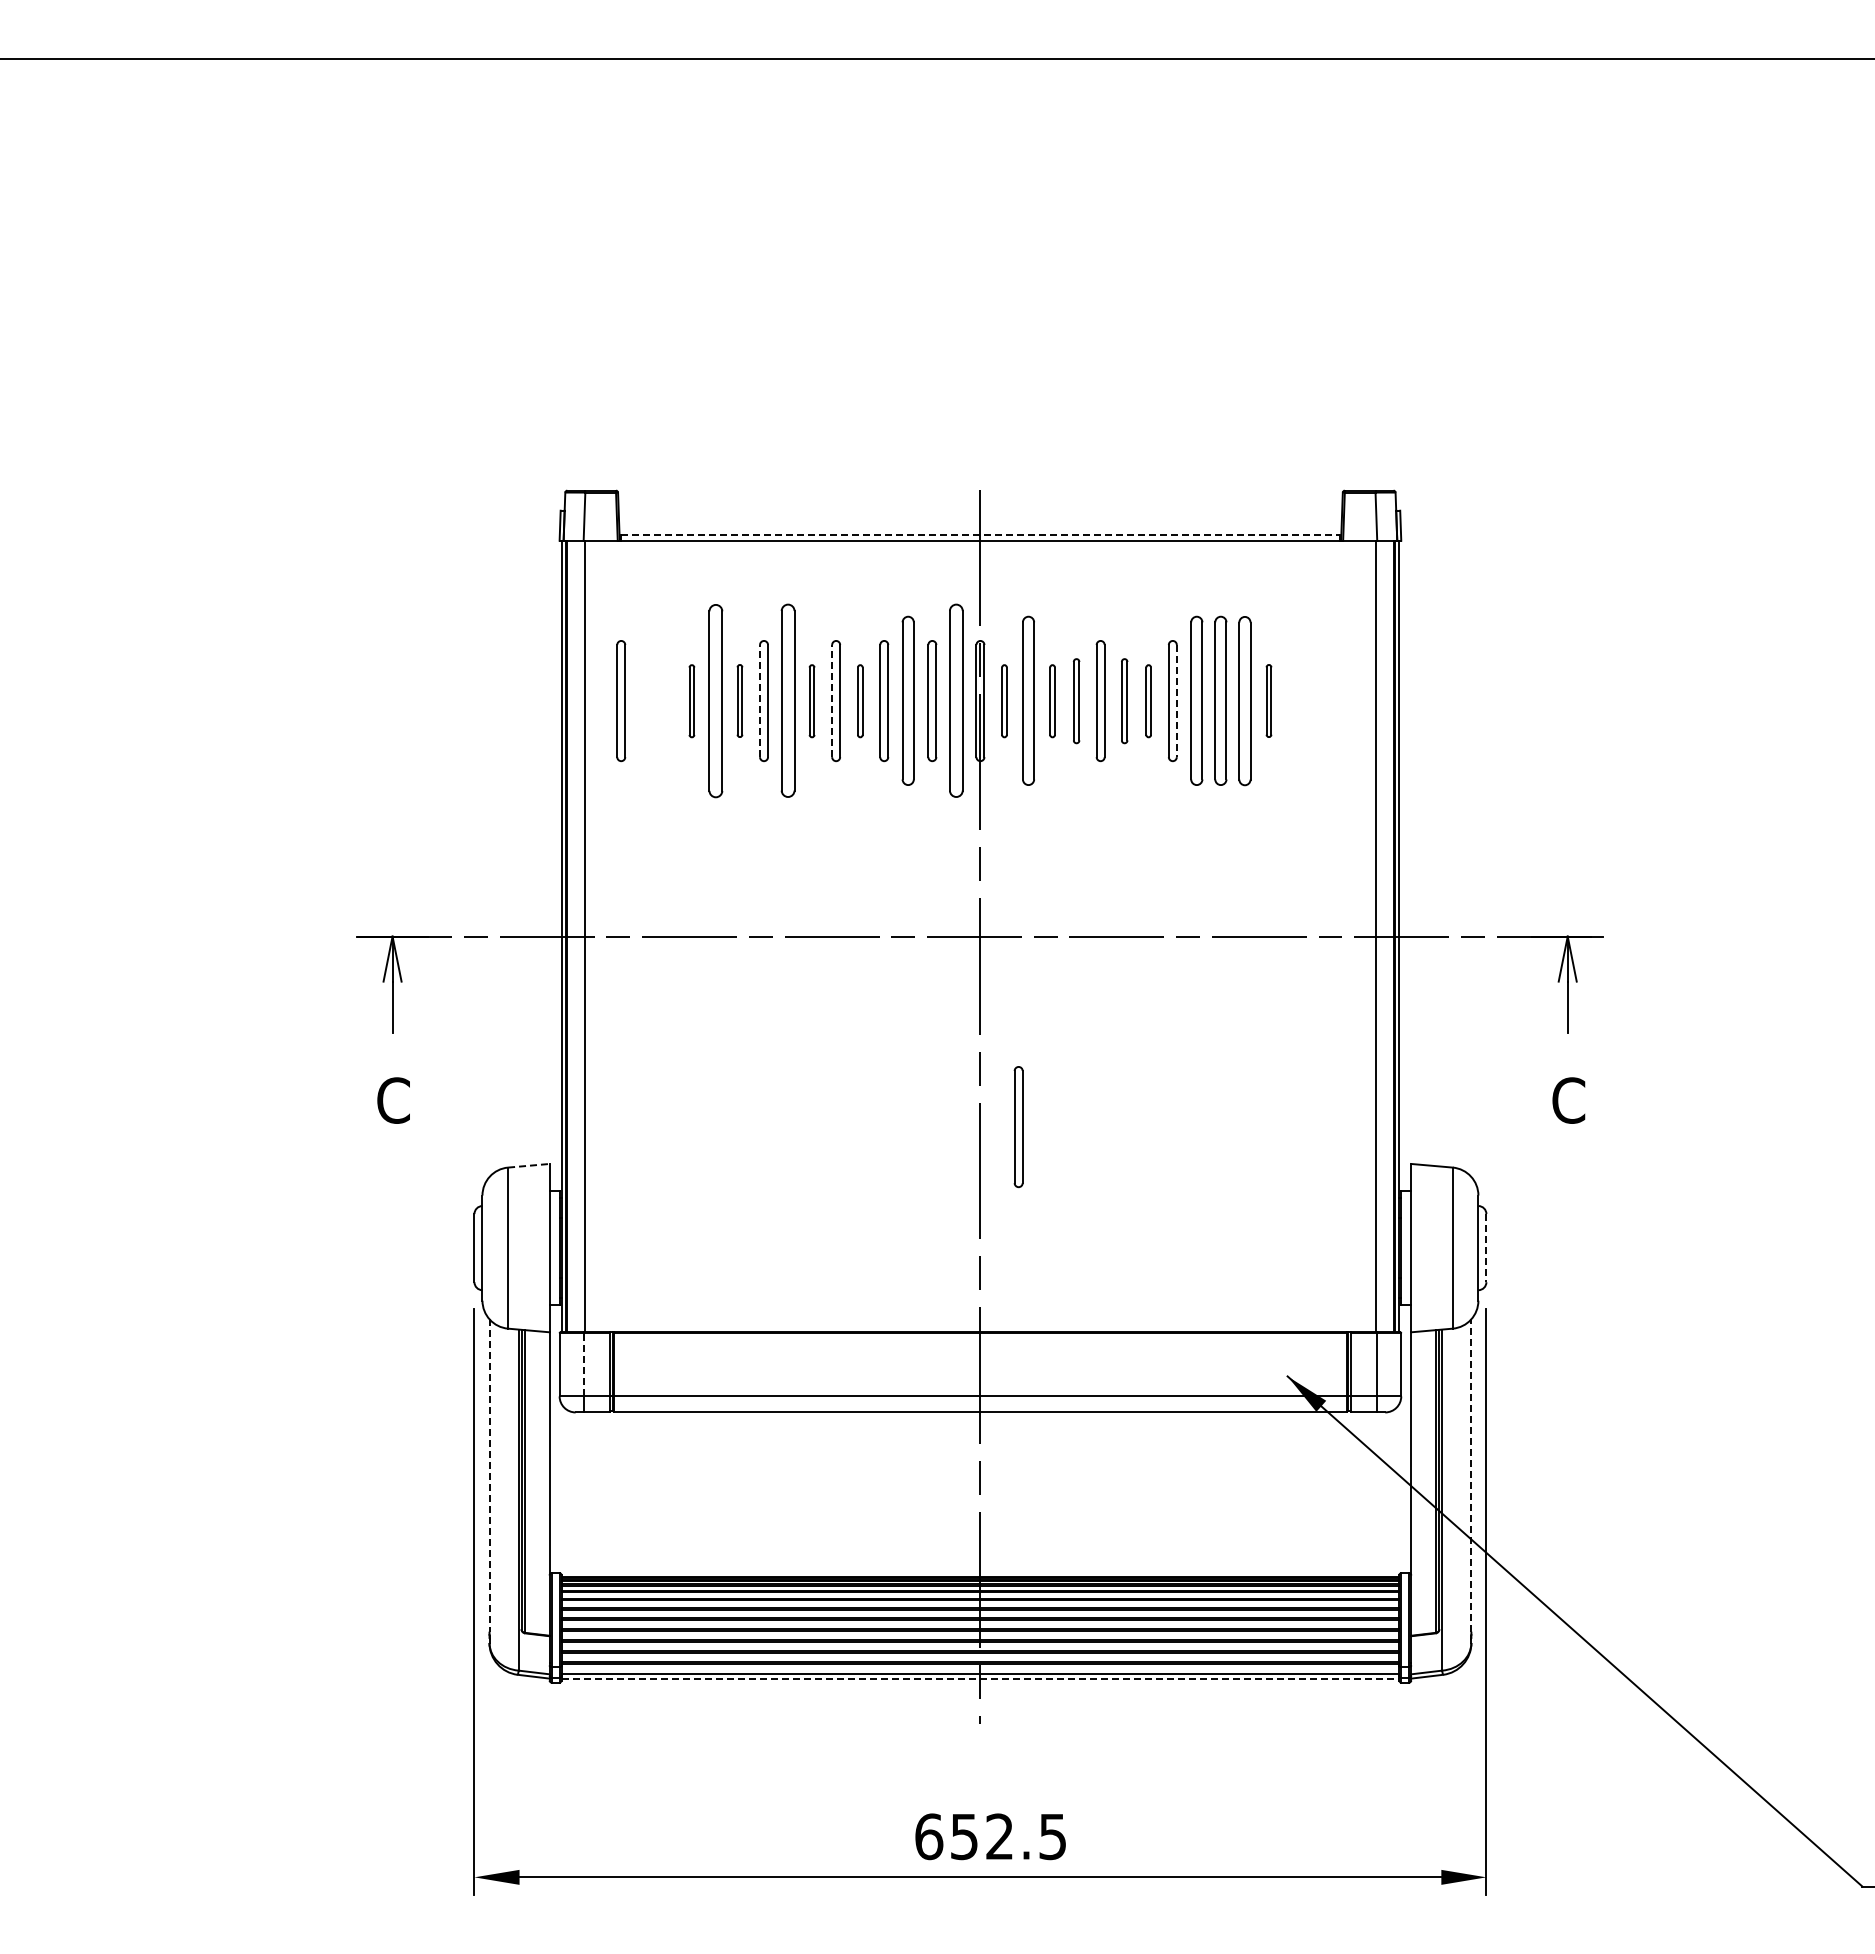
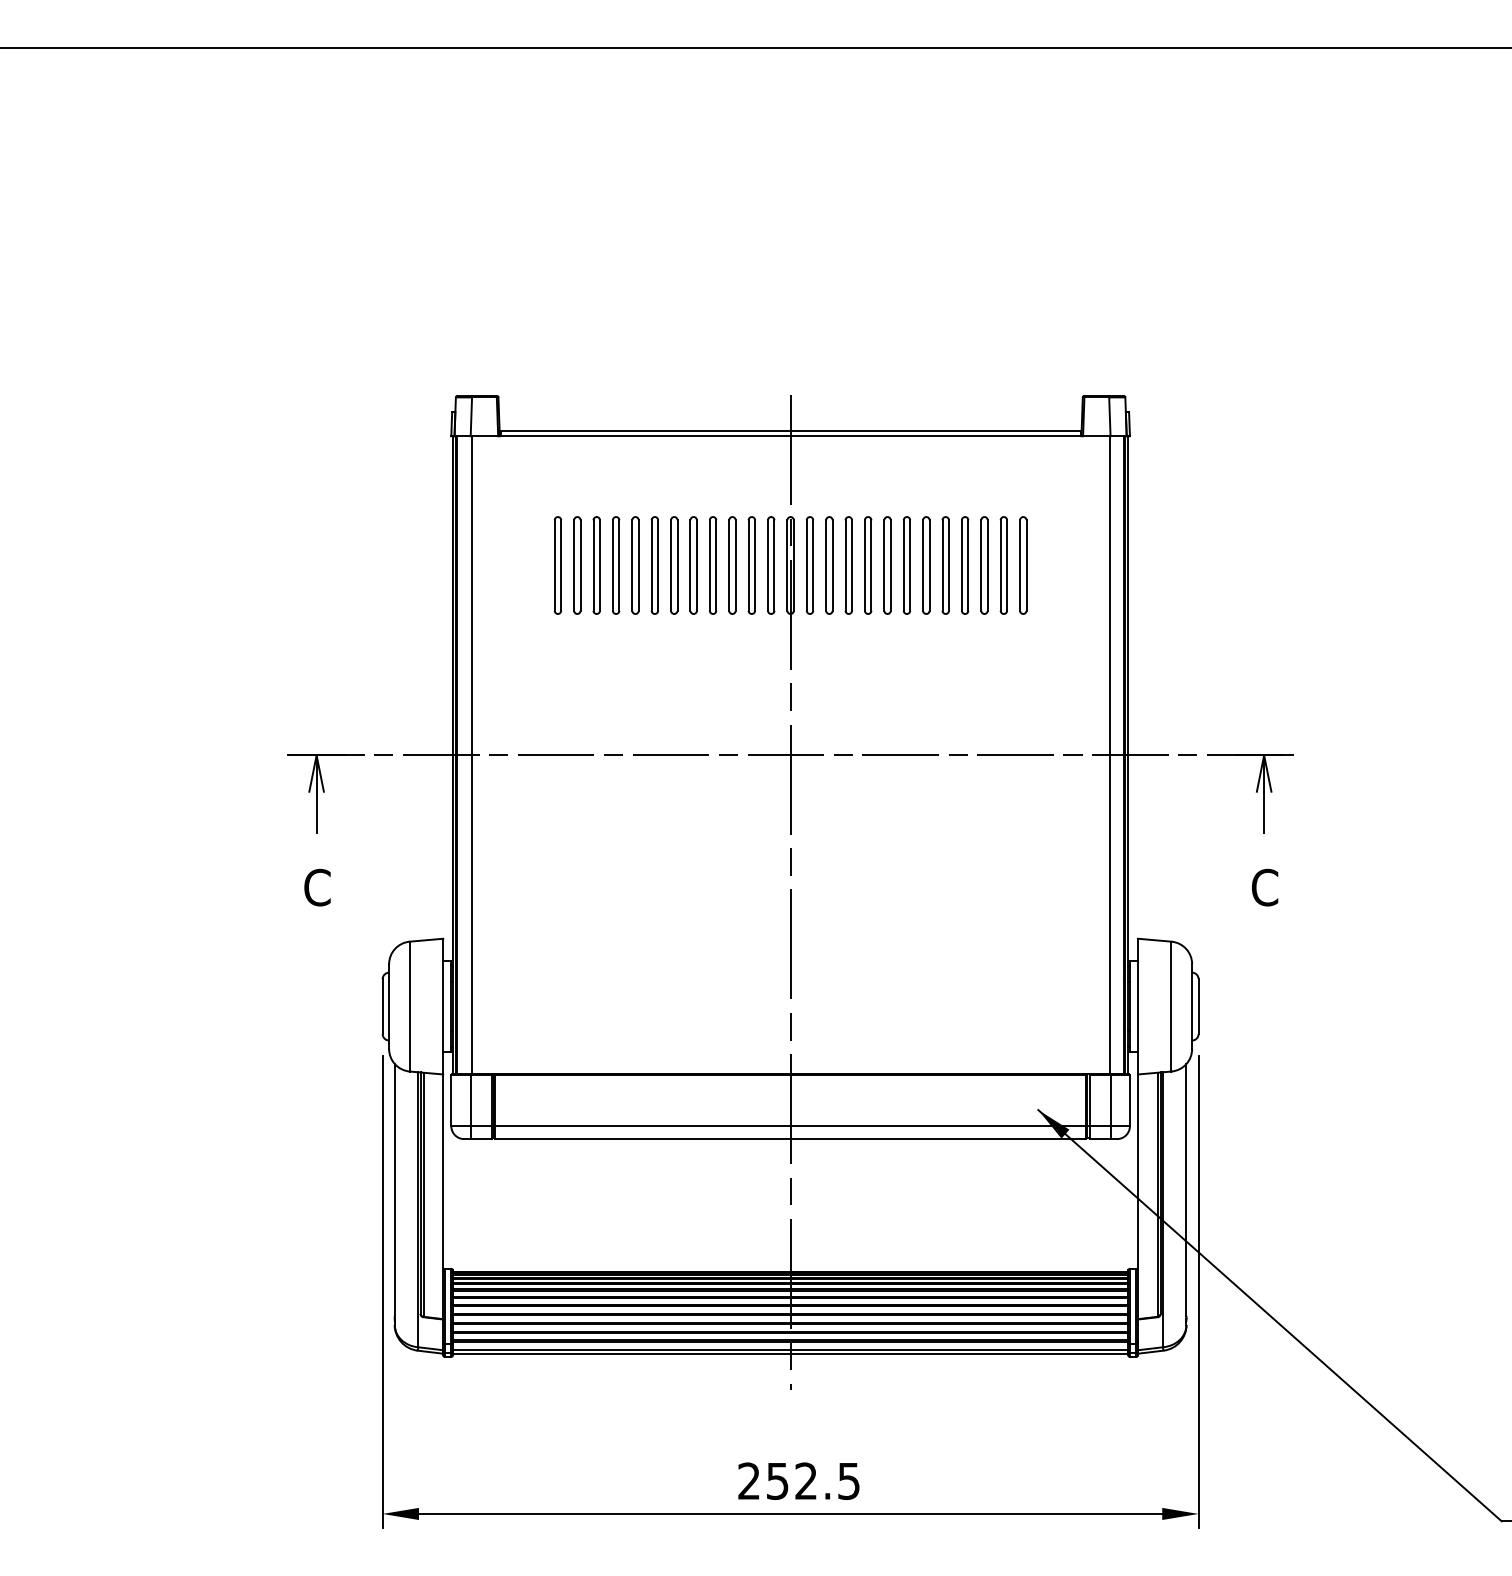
line: (980, 534) -> (790, 431), dashed -> solid
part: (715, 700) -> (577, 565), size x0.62
part: (739, 700) -> (596, 565), size x1.67
line: (760, 700) -> (613, 565), dashed -> solid
line: (832, 700) -> (671, 565), dashed -> solid
part: (1244, 700) -> (1003, 565), size x0.71
part: (1268, 700) -> (1022, 565), size x1.67
part: (621, 701) -> (501, 565), removed
part: (691, 701) -> (557, 565), size x1.67
part: (787, 701) -> (635, 565), size x0.62
part: (811, 701) -> (654, 565), size x1.67
part: (860, 701) -> (693, 565), size x1.67
part: (908, 701) -> (732, 565), size x0.71
part: (956, 701) -> (771, 565), size x0.62
part: (1004, 701) -> (810, 565), size x1.67
part: (1028, 701) -> (829, 565), size x0.71
part: (1052, 701) -> (848, 565), size x1.67
part: (1076, 701) -> (868, 565), size x1.43
part: (1124, 701) -> (906, 565), size x1.43
part: (1148, 701) -> (926, 565), size x1.67
line: (1176, 701) -> (948, 565), dashed -> solid
part: (1196, 701) -> (964, 565), size x0.71
part: (1220, 701) -> (984, 565), size x0.71
part: (1018, 1127) -> (821, 909), removed
line: (528, 1165) -> (426, 939), dashed -> solid
line: (1486, 1248) -> (1198, 1006), dashed -> solid
line: (583, 1364) -> (470, 1100), dashed -> solid
line: (1471, 1474) -> (1186, 1189), dashed -> solid
line: (489, 1475) -> (394, 1189), dashed -> solid
line: (980, 1678) -> (790, 1353), dashed -> solid
text: (929, 1836) -> (749, 1481), 652.5 -> 252.5

